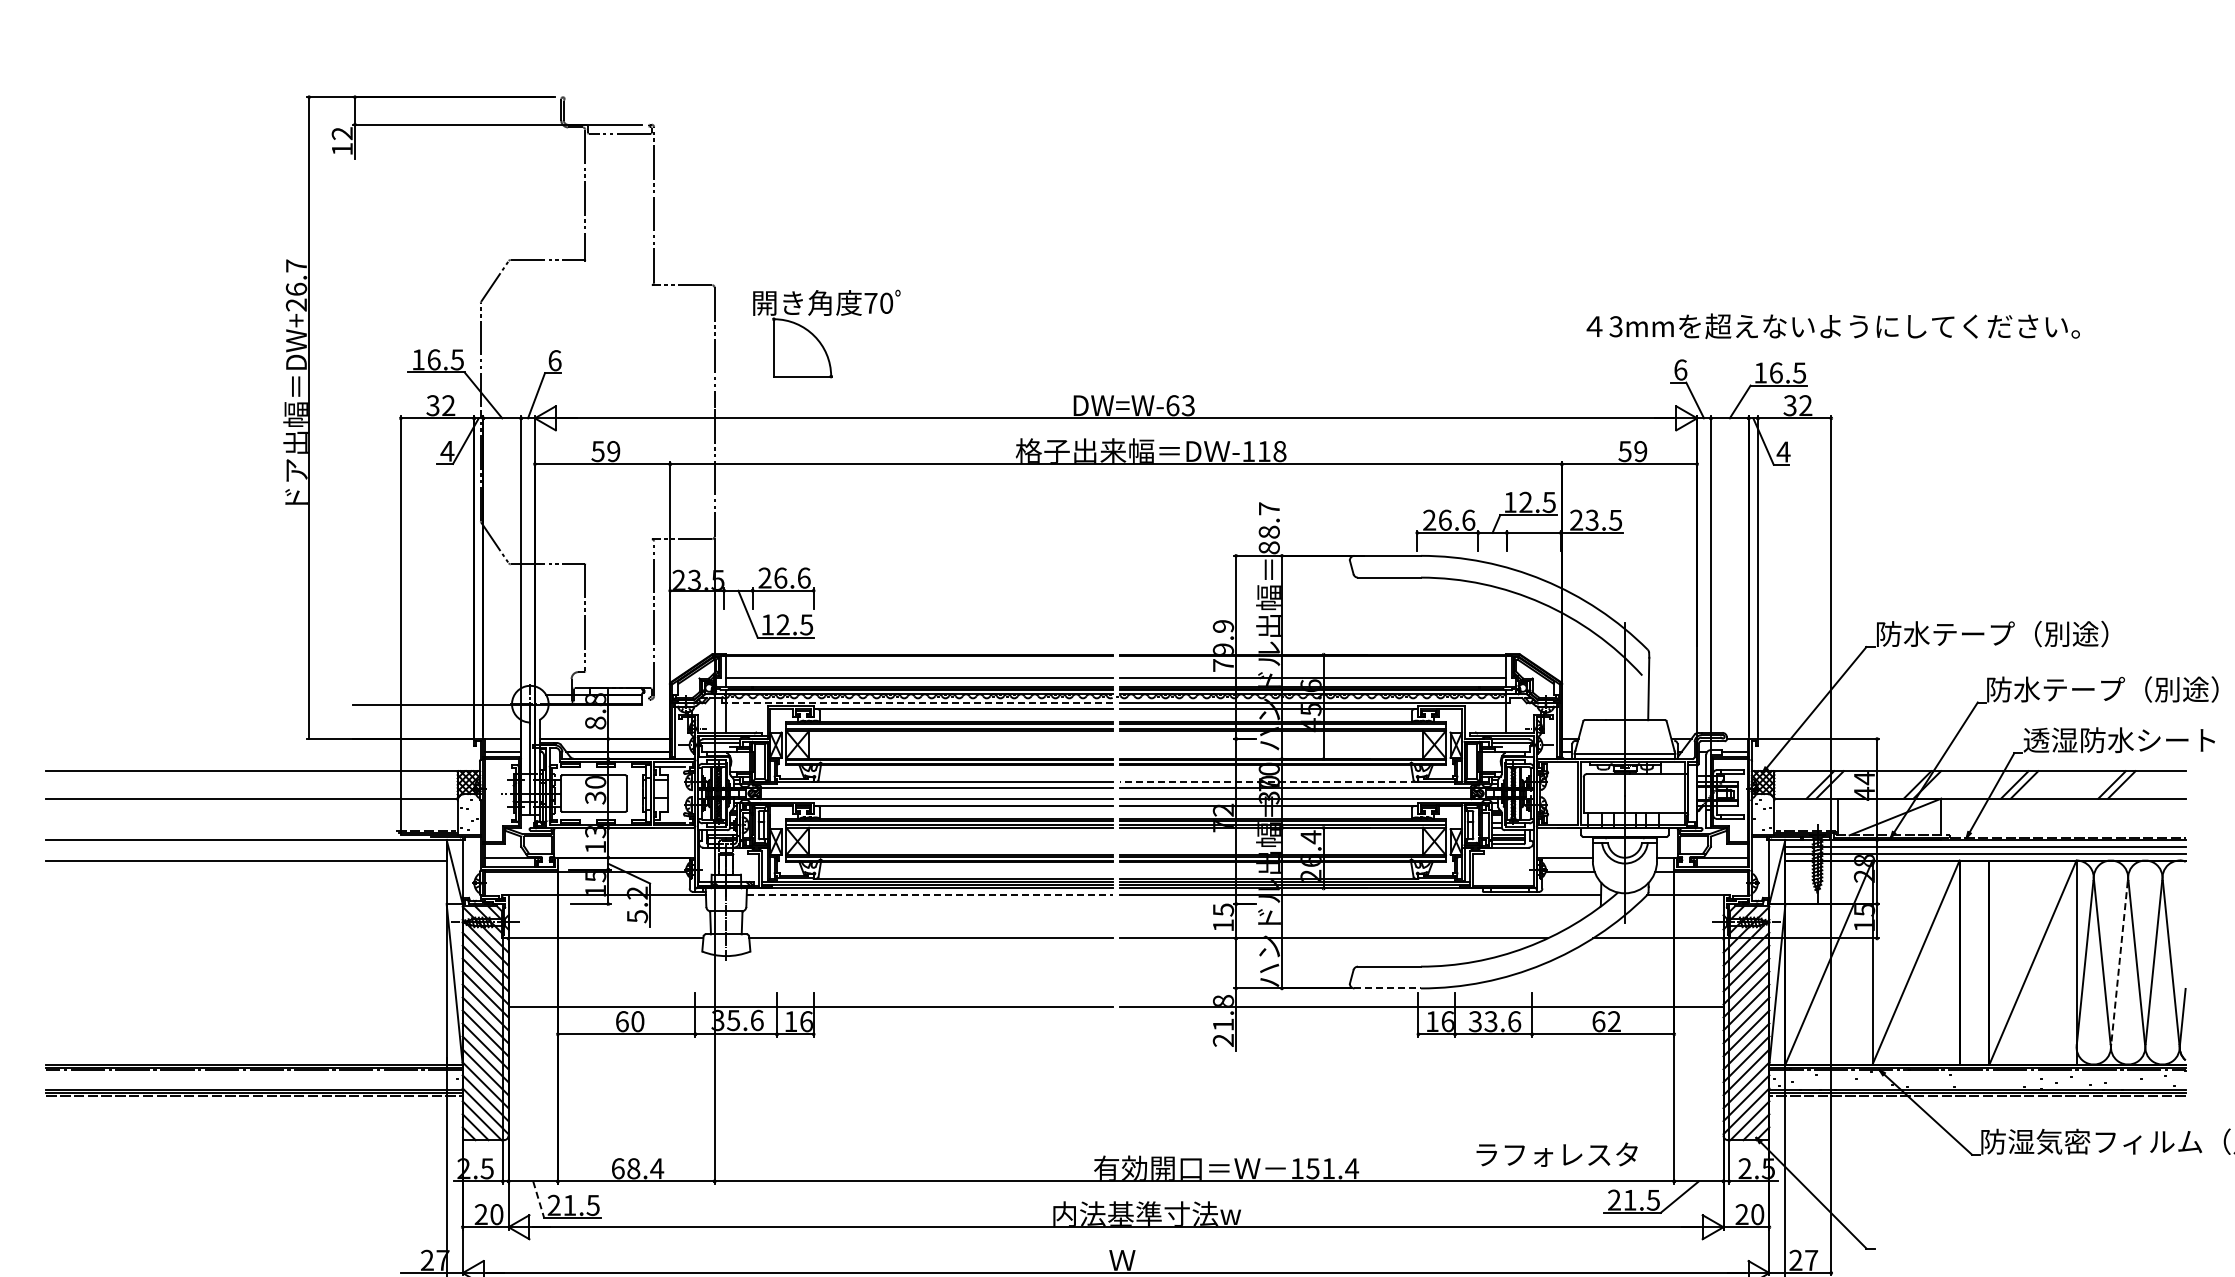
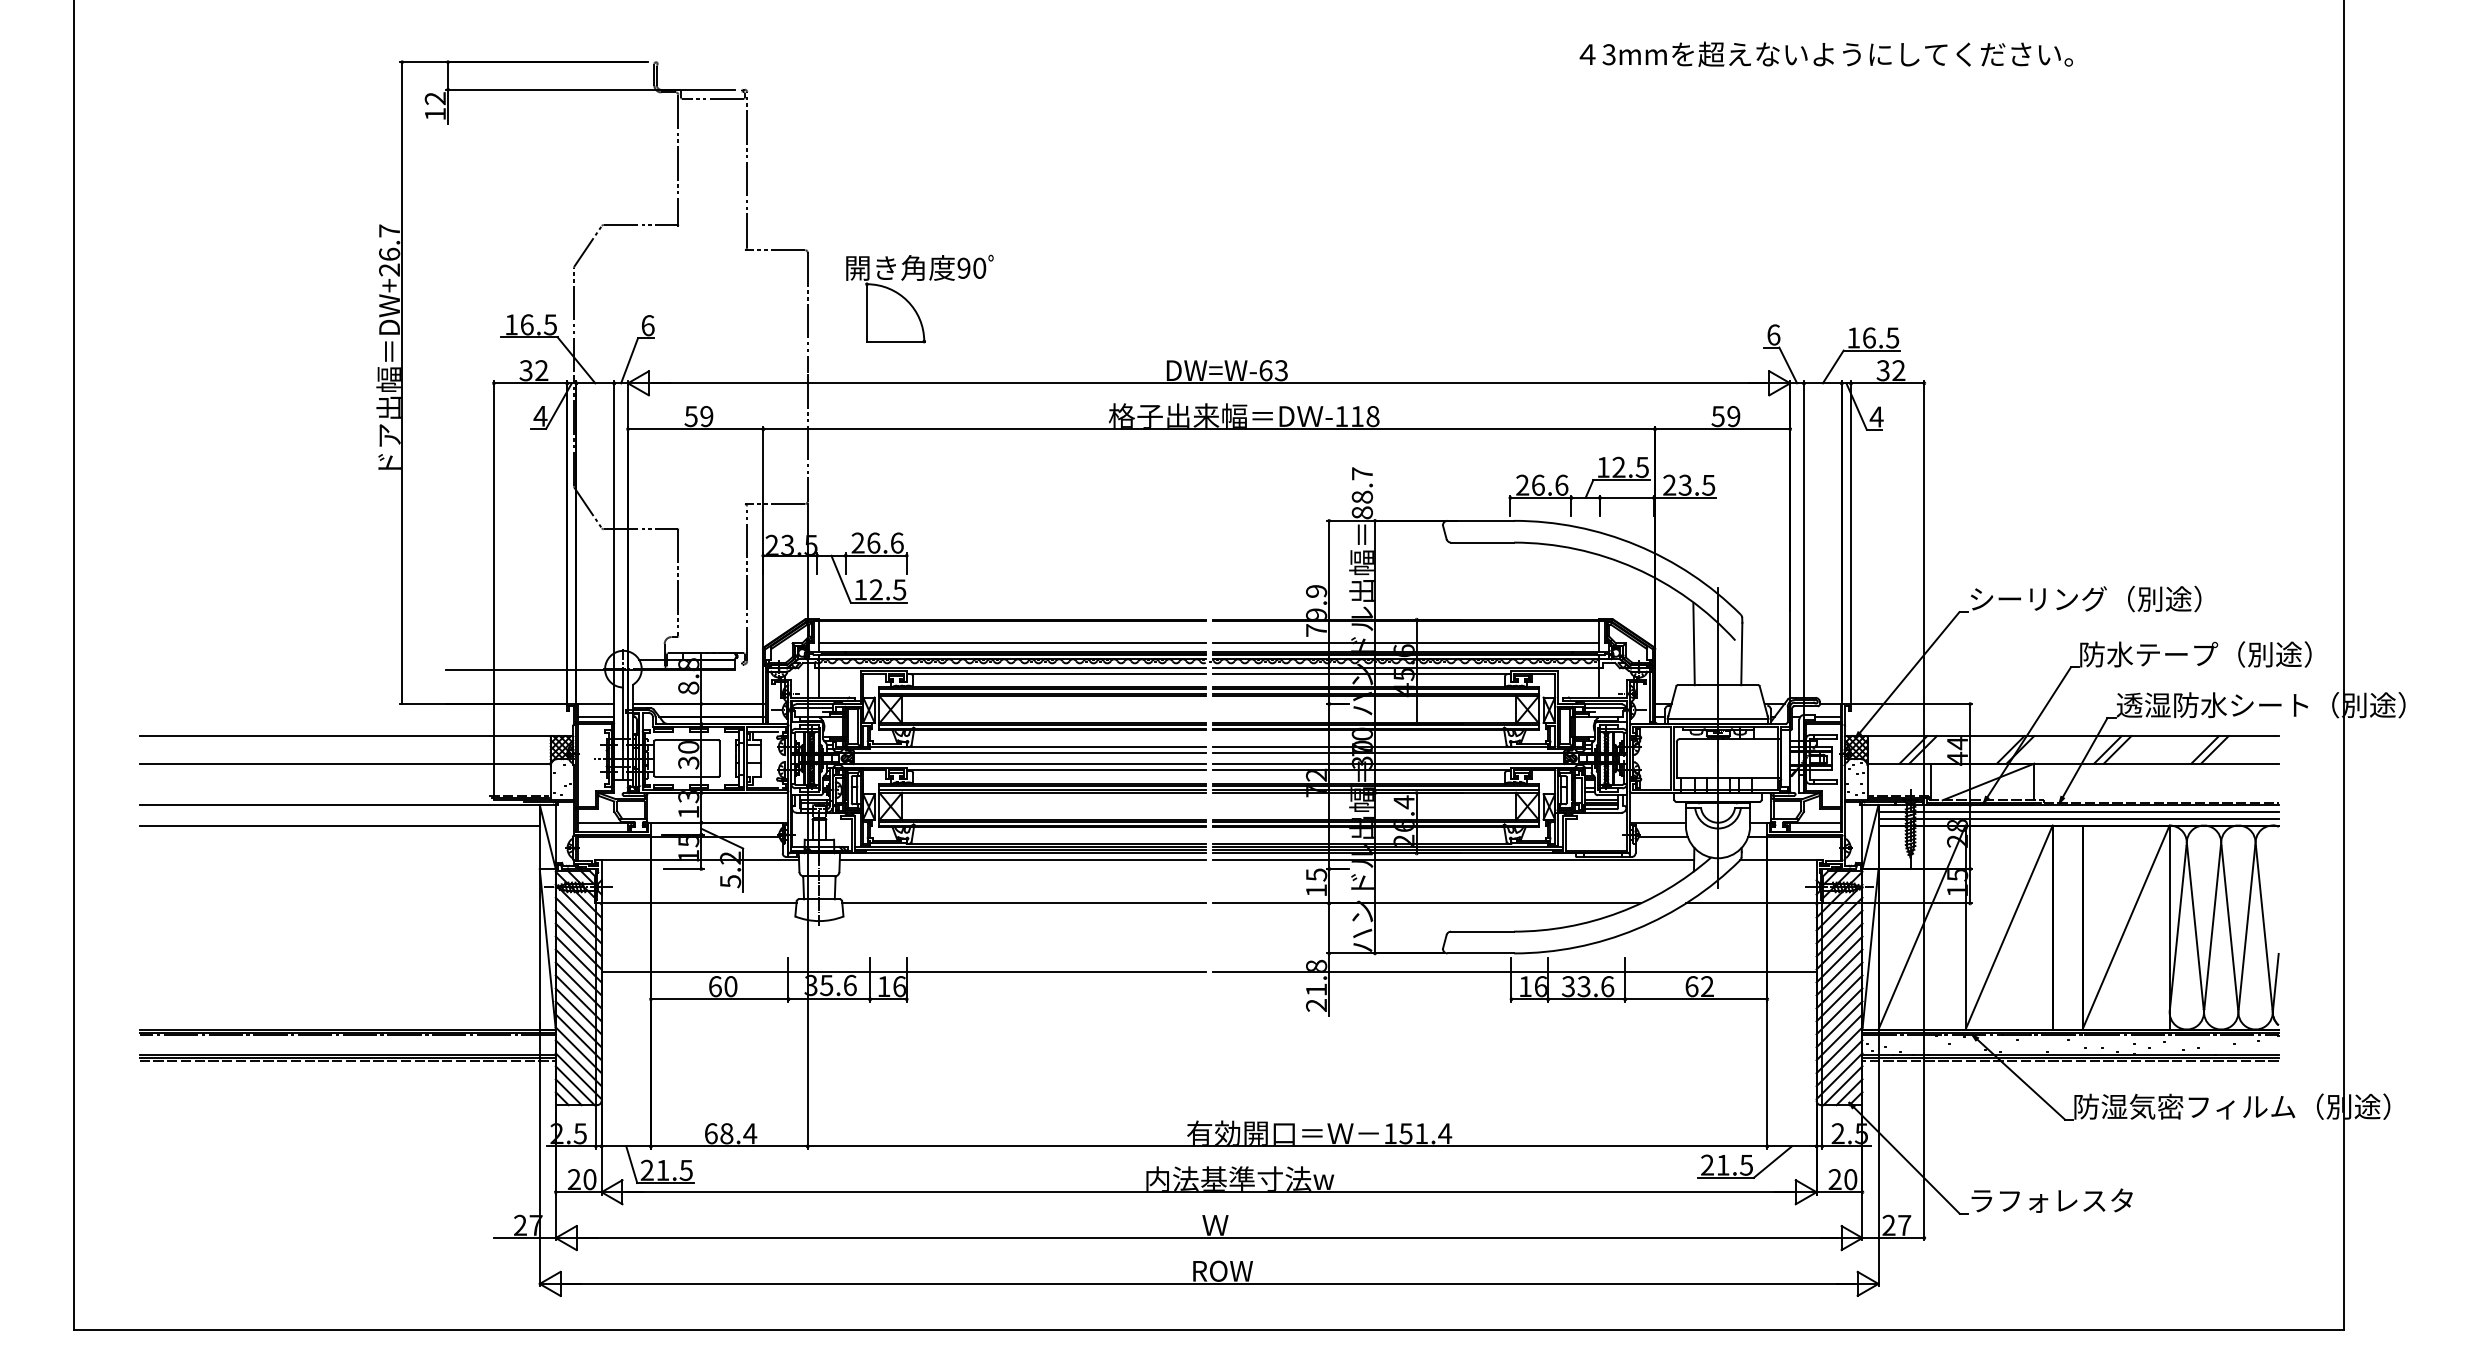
text: (870, 302) -> (963, 267), 70 -> 90
text: (1832, 325) -> (1825, 53), moved
text: (1945, 633) -> (2038, 598), 防水テープ（別途） -> シーリング（別途）
line: (1600, 679) -> (1693, 644), added
line: (916, 703) -> (1009, 668), dashed -> solid
line: (1268, 781) -> (1361, 746), dashed -> solid
line: (929, 895) -> (1022, 860), dashed -> solid
line: (2119, 962) -> (2212, 927), dashed -> solid
line: (1388, 988) -> (1481, 953), dashed -> solid
text: (1556, 1154) -> (2051, 1200), moved
line: (538, 1200) -> (631, 1165), dashed -> solid

